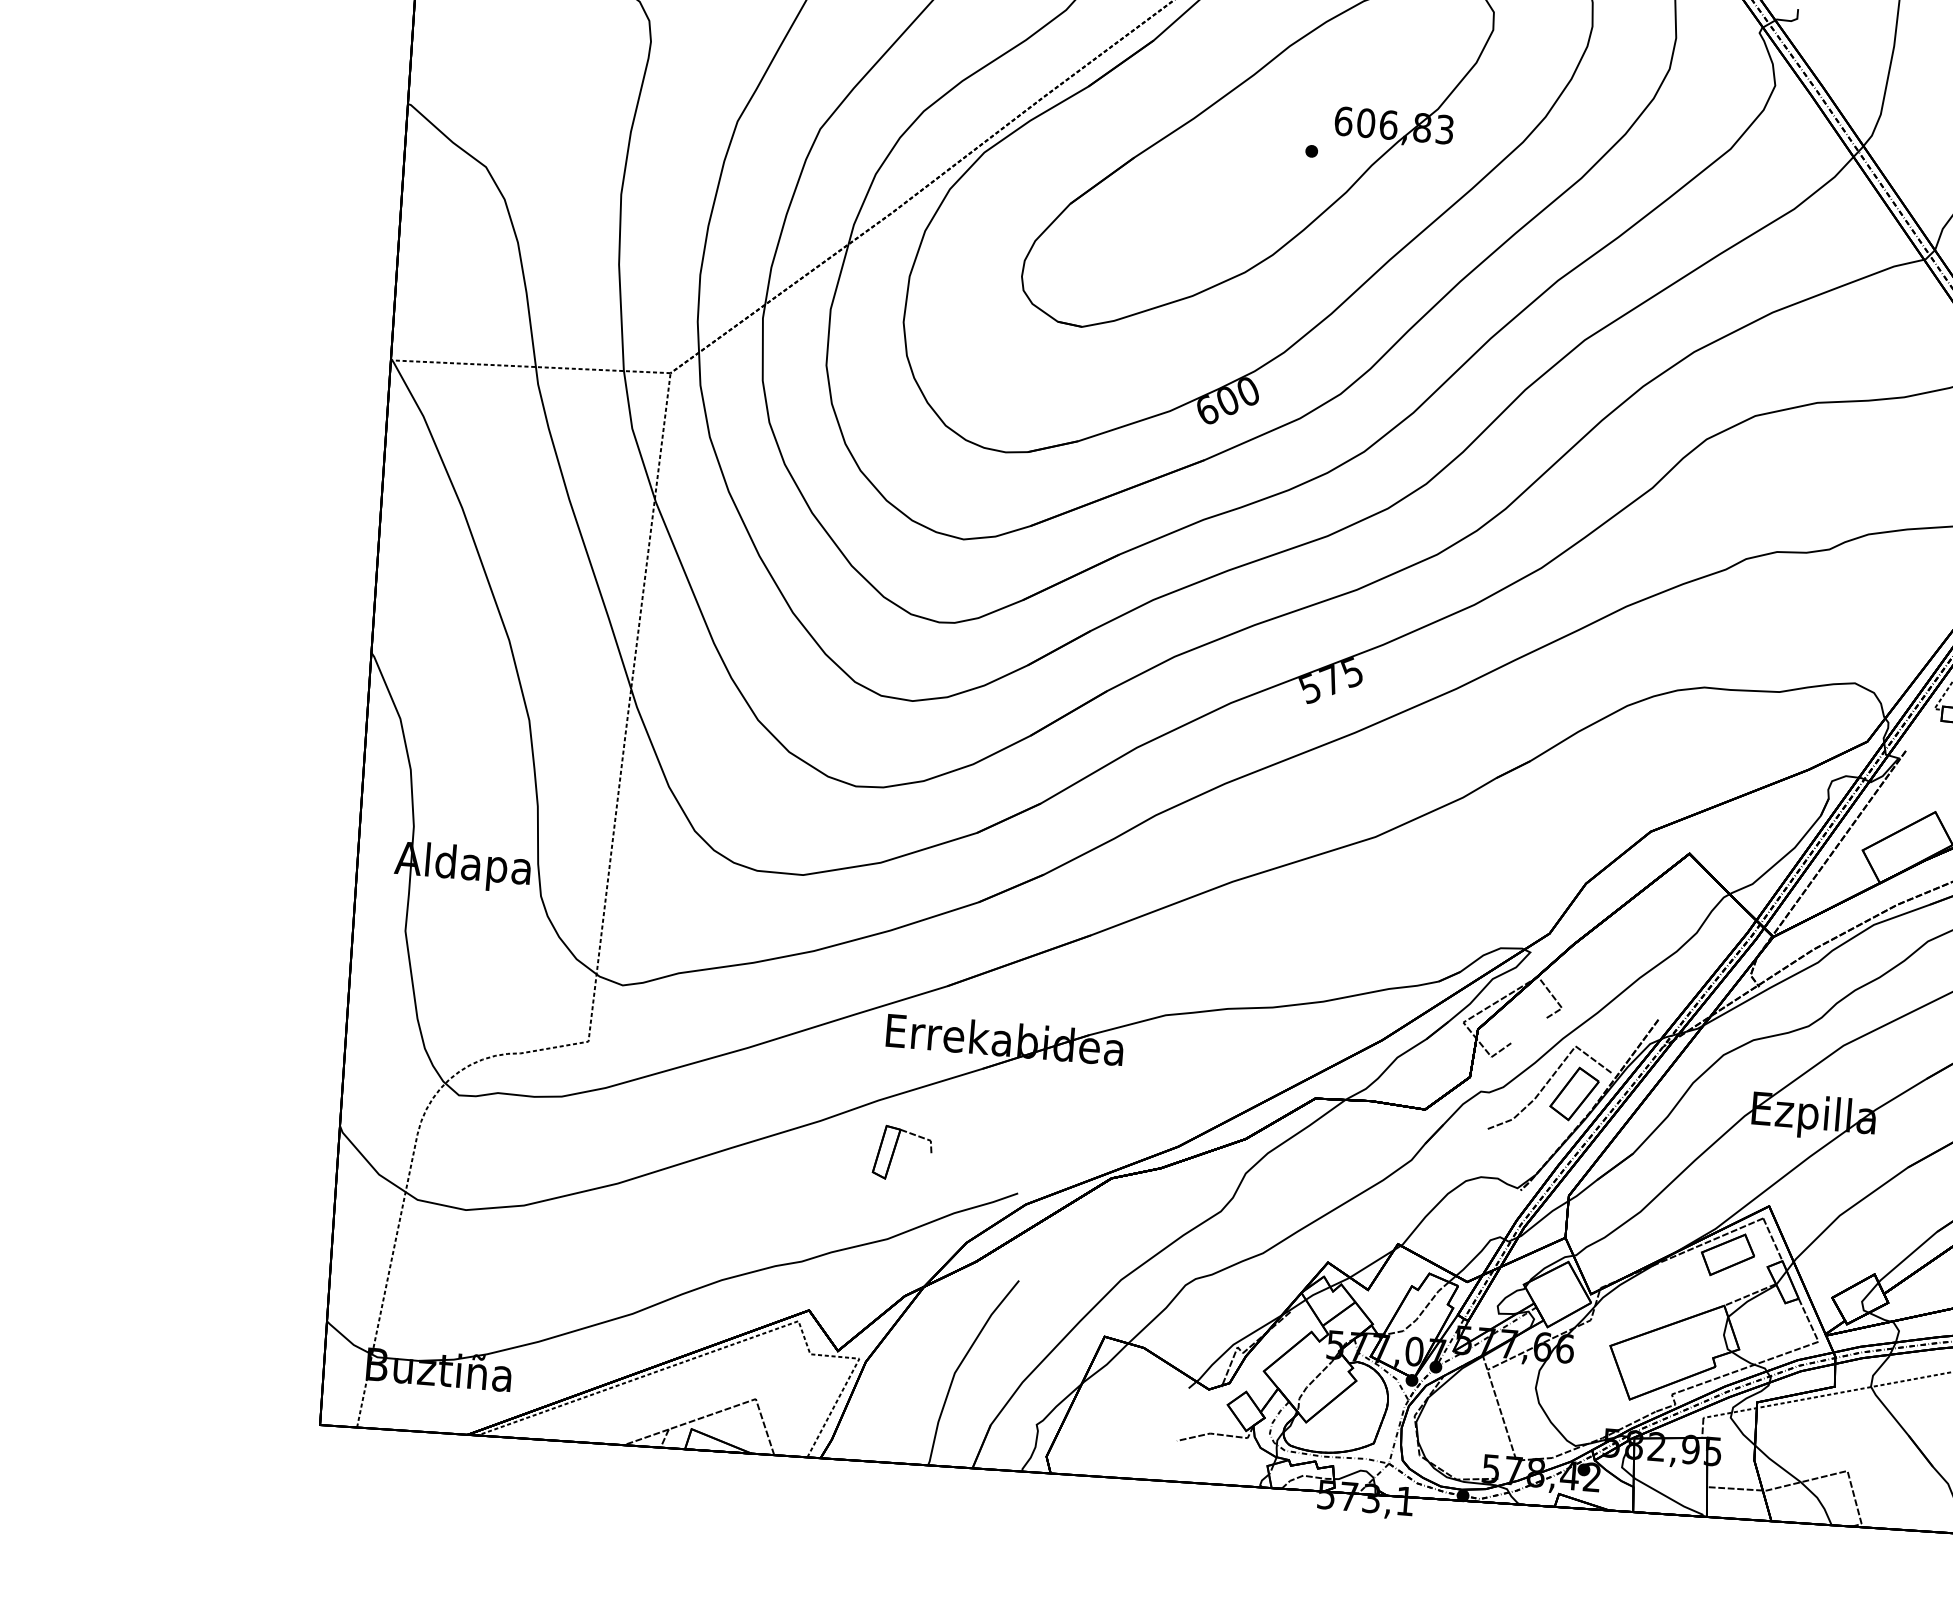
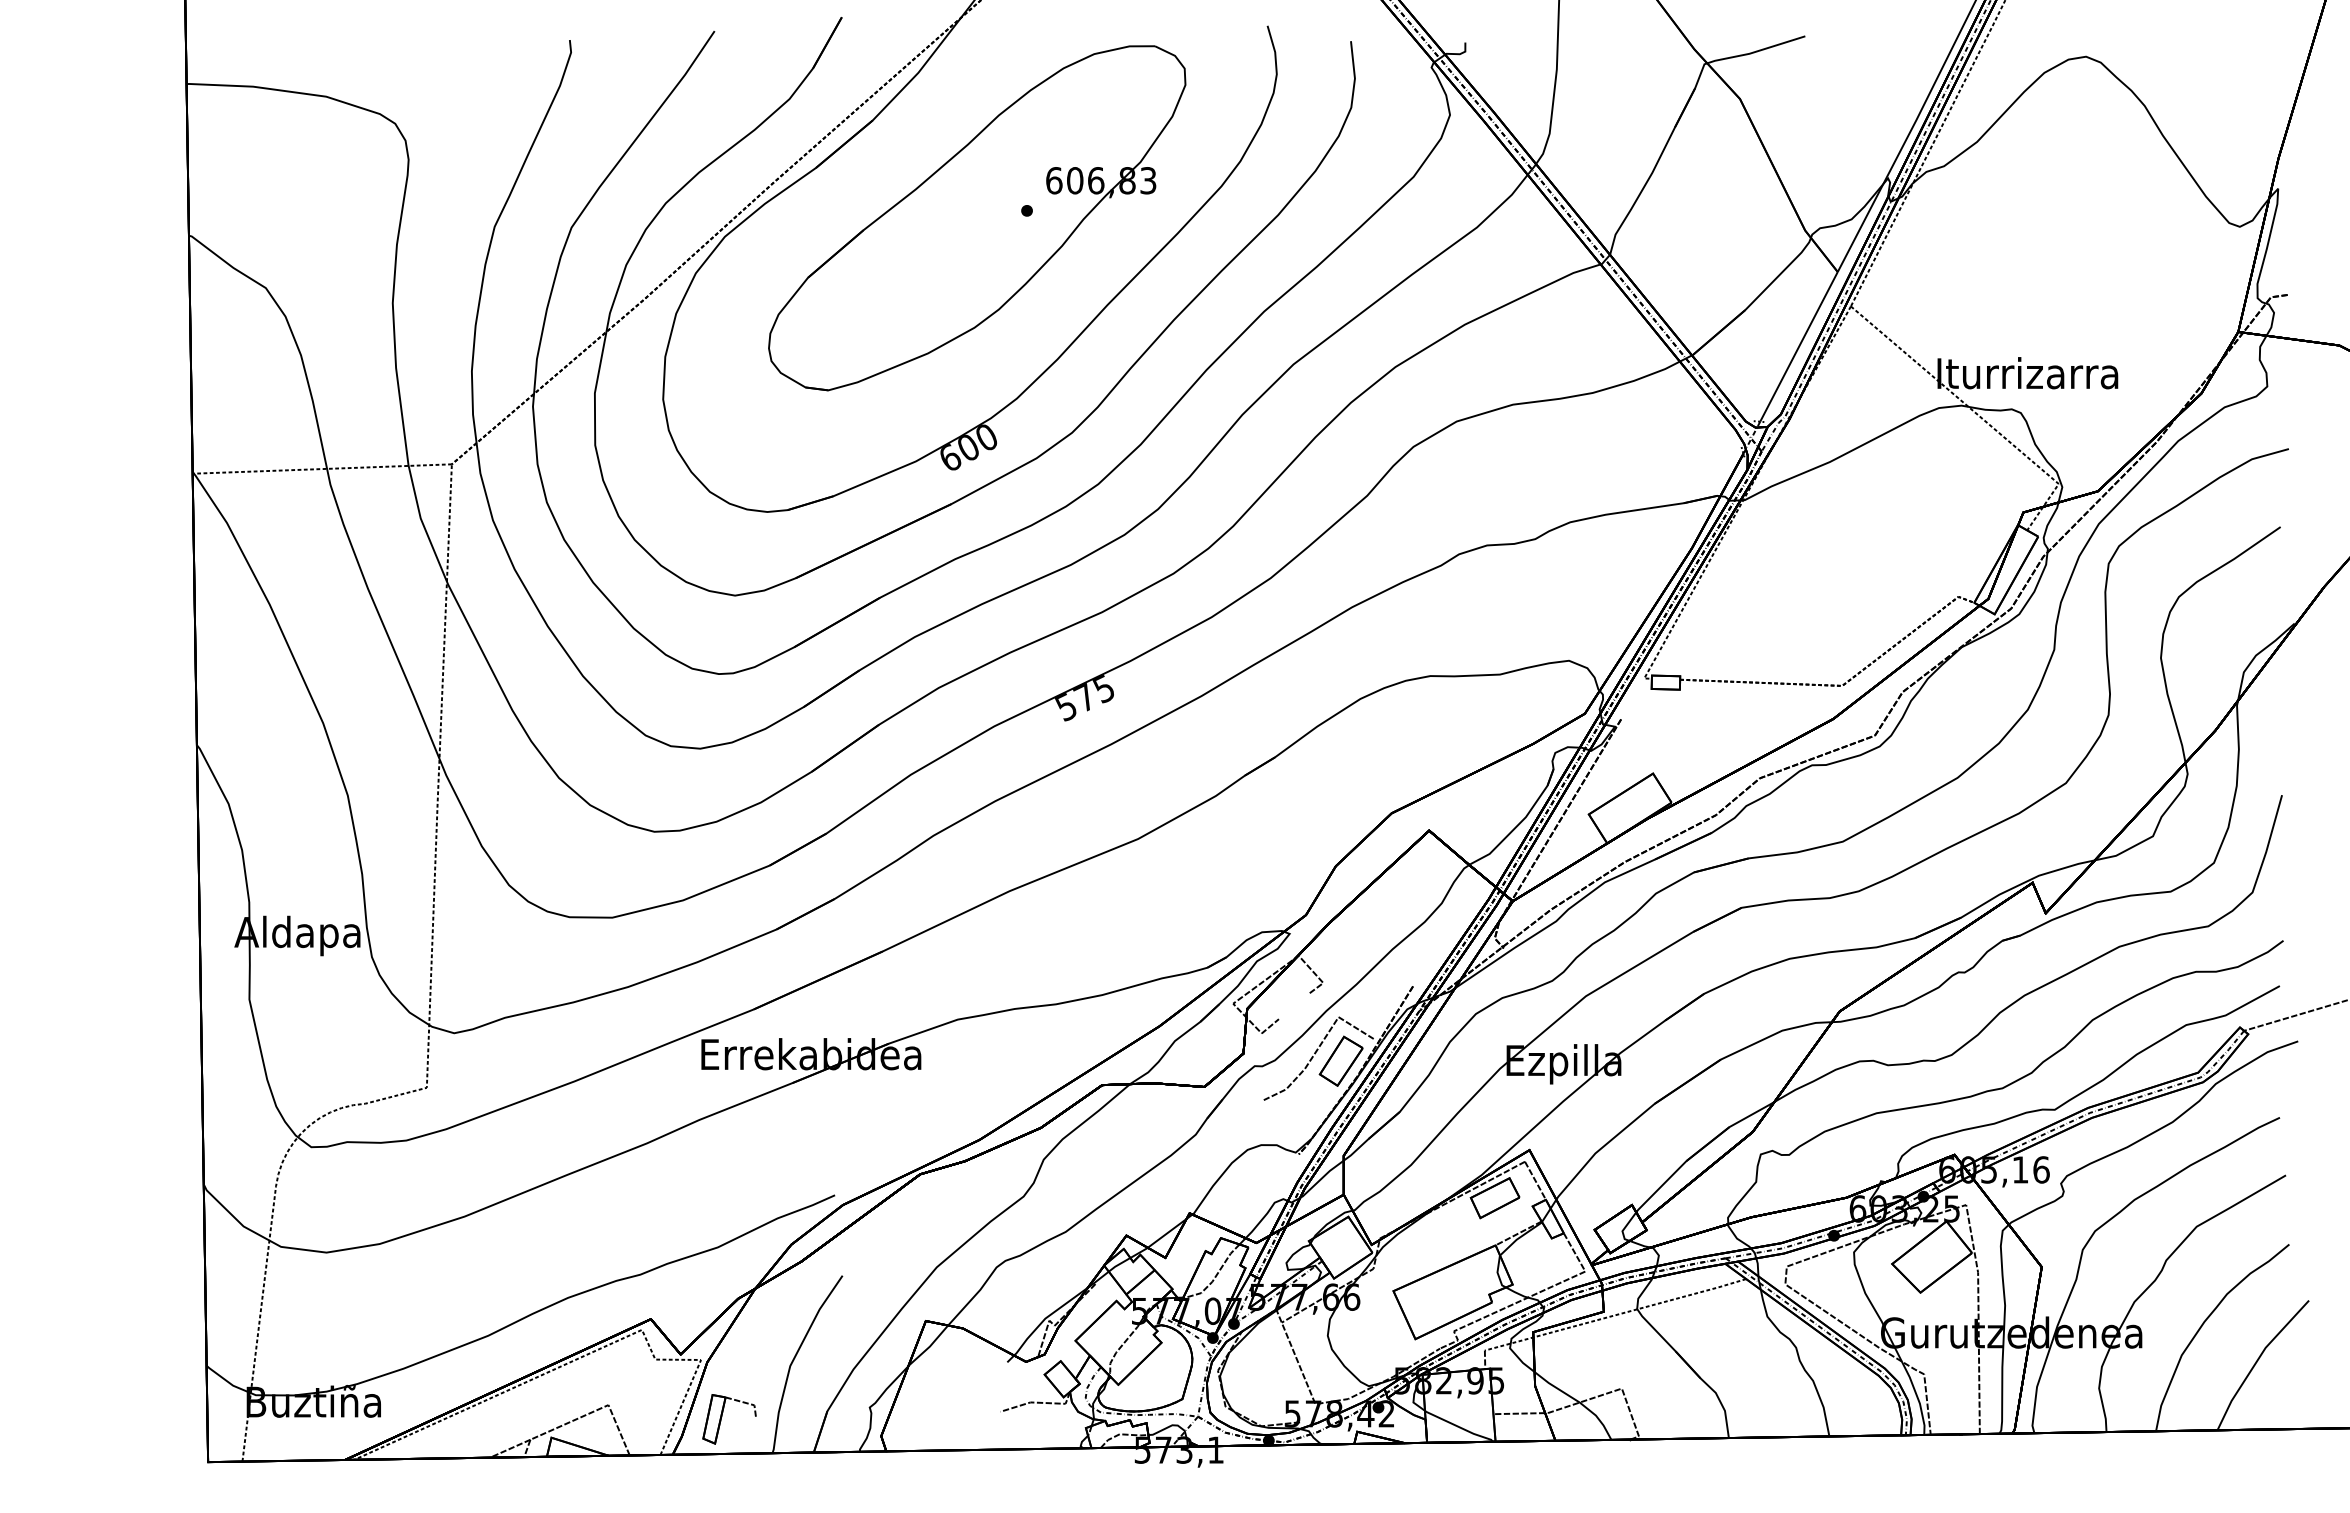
part: (895, 1151) -> (722, 1417), moved

